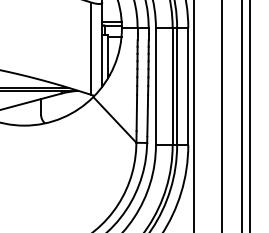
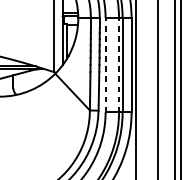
line: (155, 86) -> (105, 65), solid -> dashed
line: (172, 86) -> (118, 65), solid -> dashed

